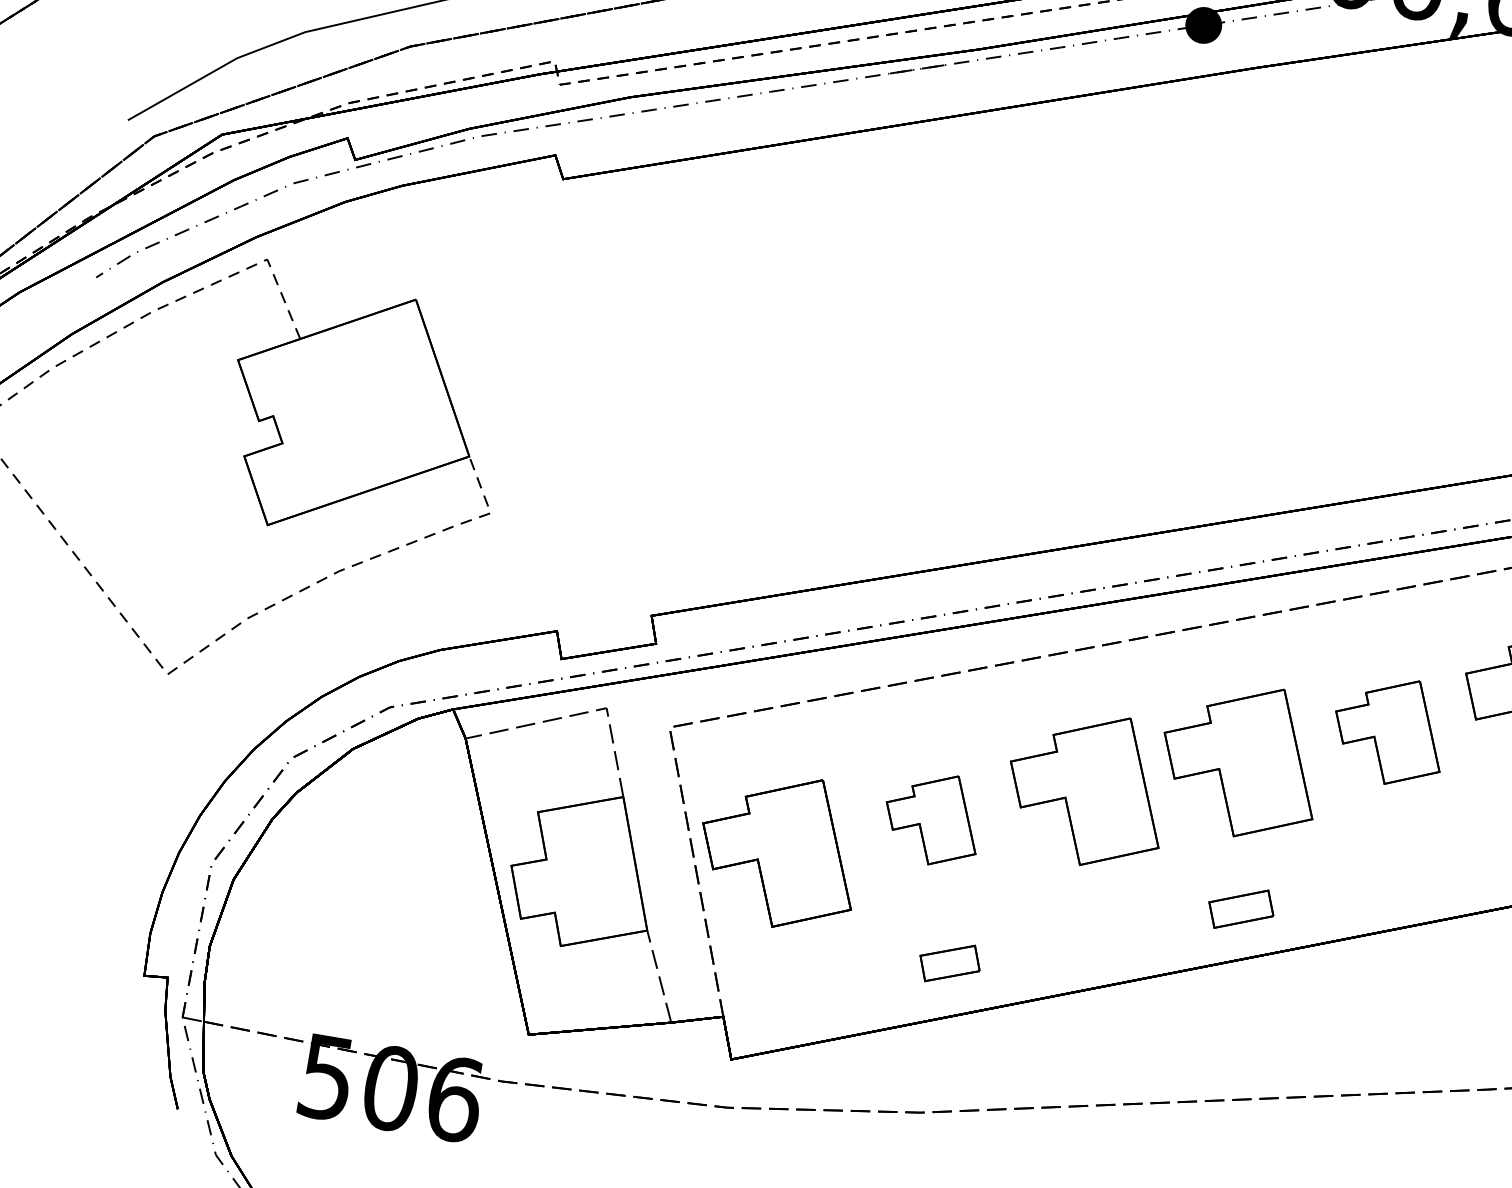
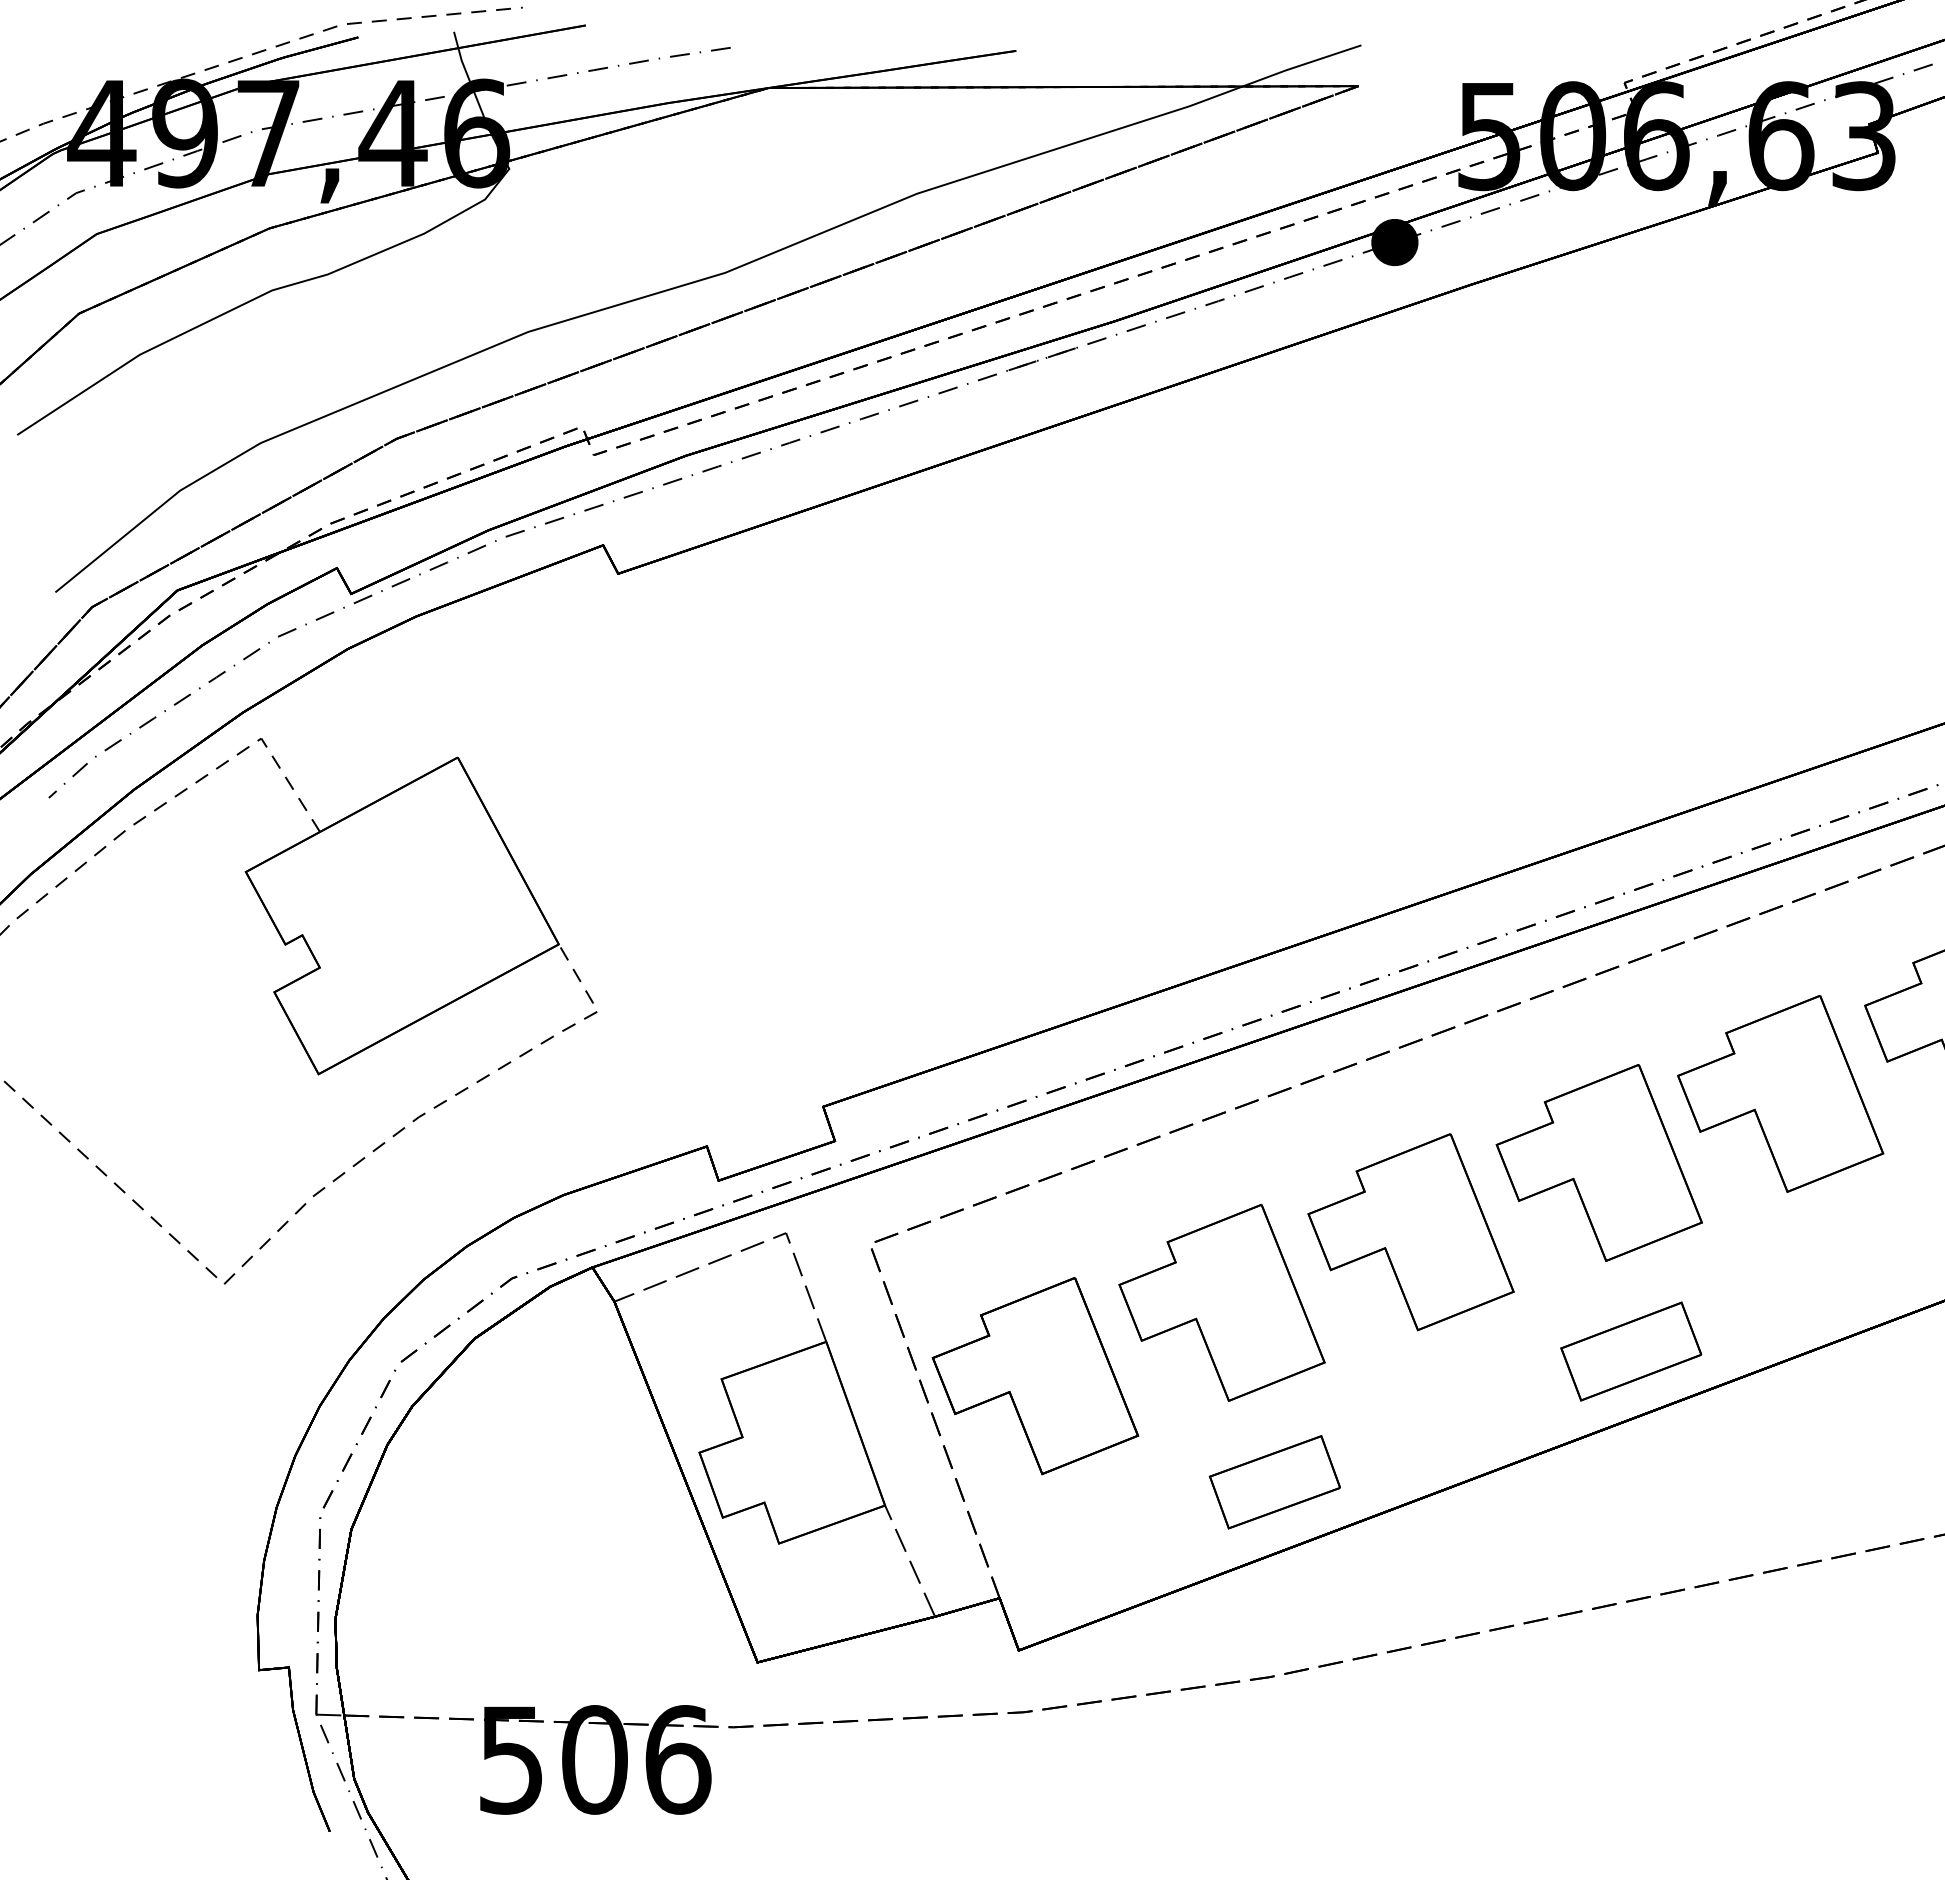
part: (1389, 730) -> (1780, 1093), size x1.43
part: (932, 818) -> (1221, 1302), size x1.67
part: (1241, 909) -> (1631, 1351), size x1.67
part: (949, 963) -> (1274, 1482), size x1.67

